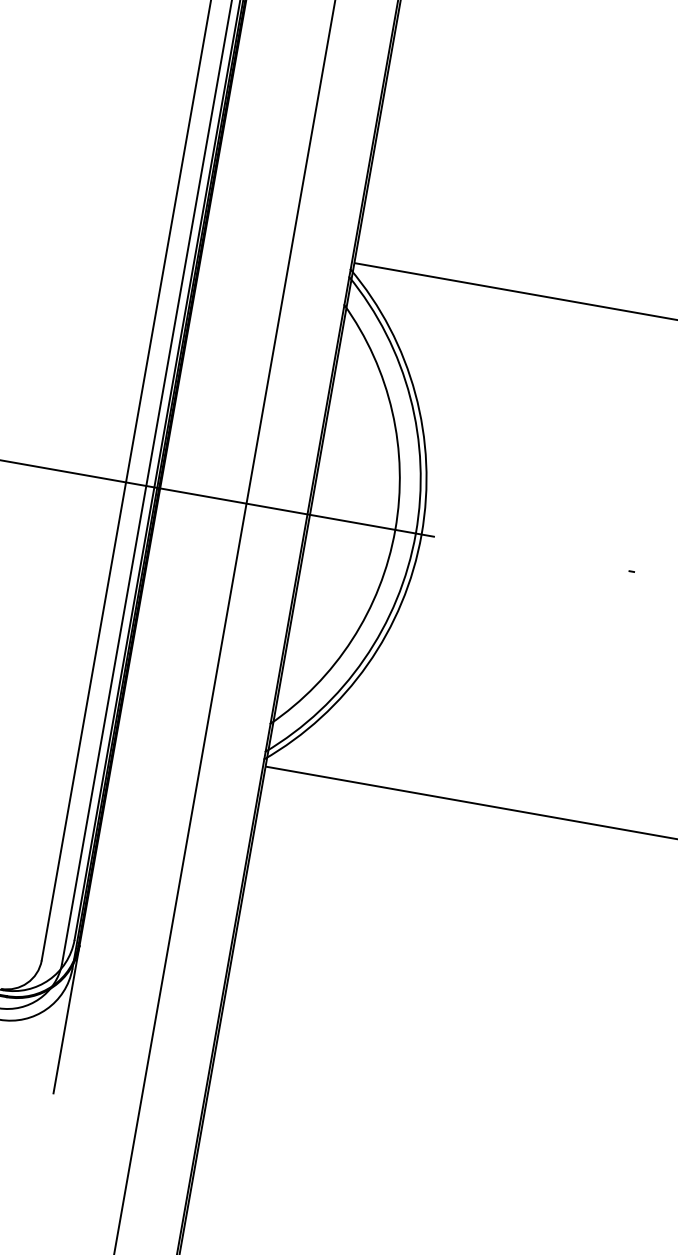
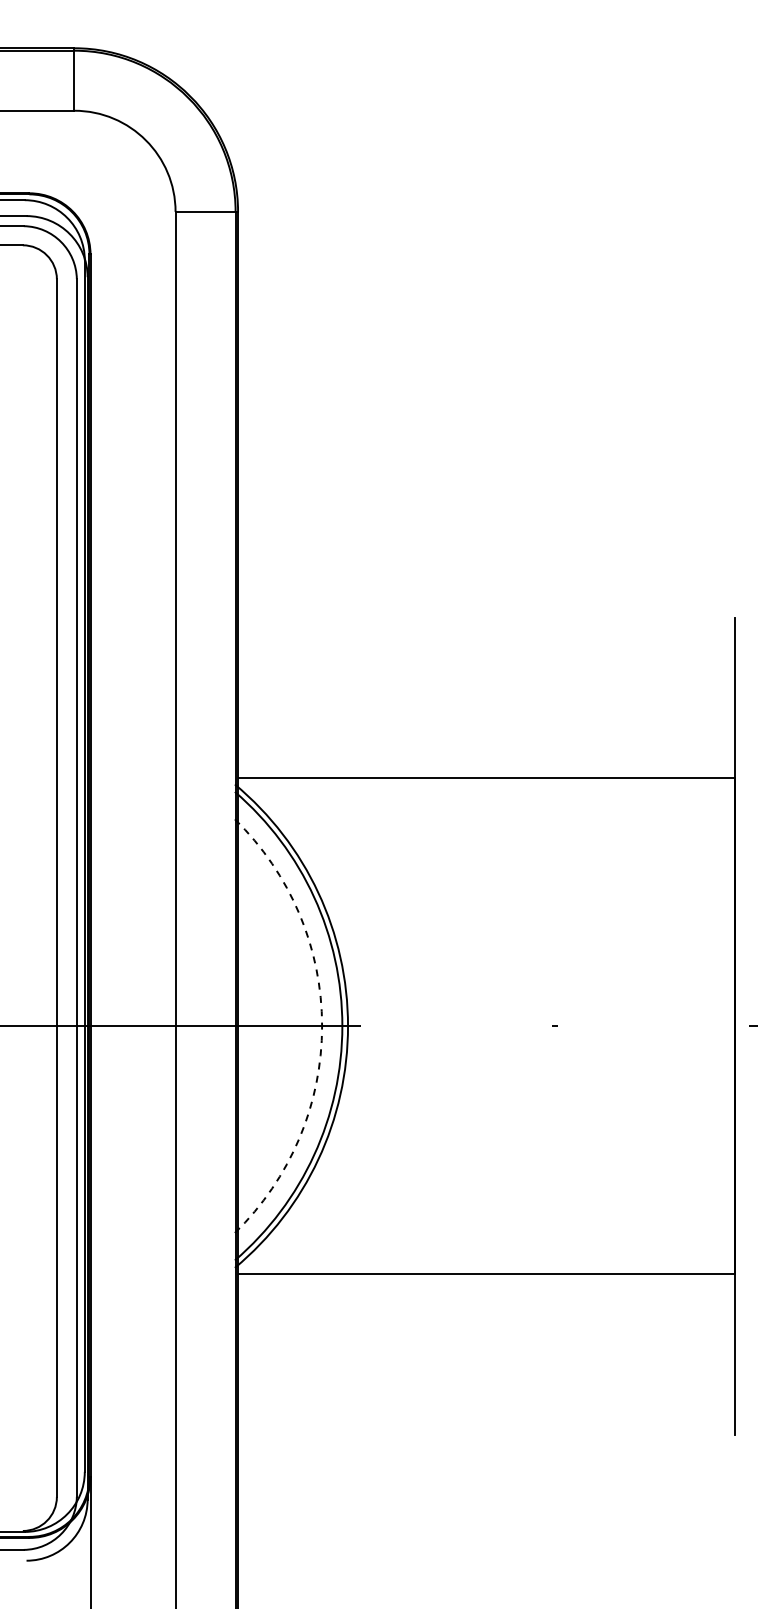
arc: (395, 530) -> (322, 1026), solid -> dashed

